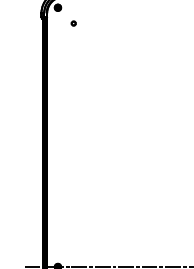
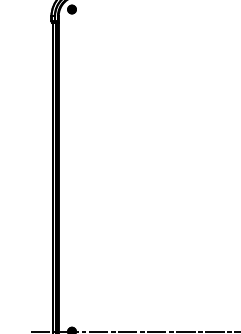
part: (73, 23) -> (91, 28), removed

